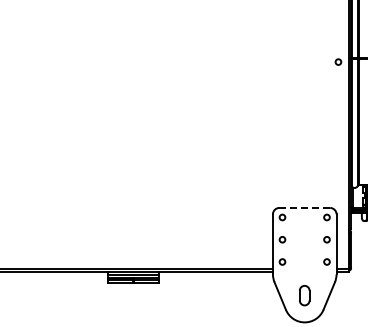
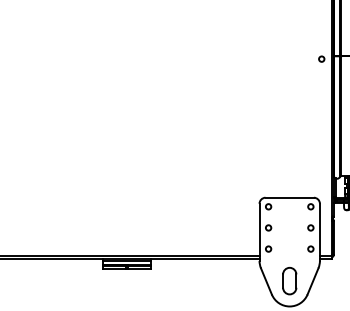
line: (304, 207) -> (289, 197), dashed -> solid
part: (304, 295) -> (289, 280), size x1.43

